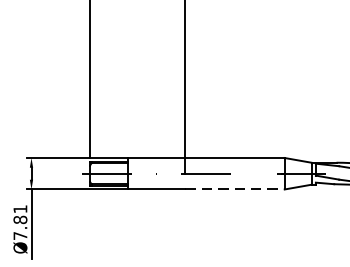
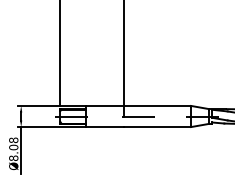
line: (236, 190) -> (158, 127), dashed -> solid
text: (20, 221) -> (13, 148), Ø7.81 -> Ø8.08

